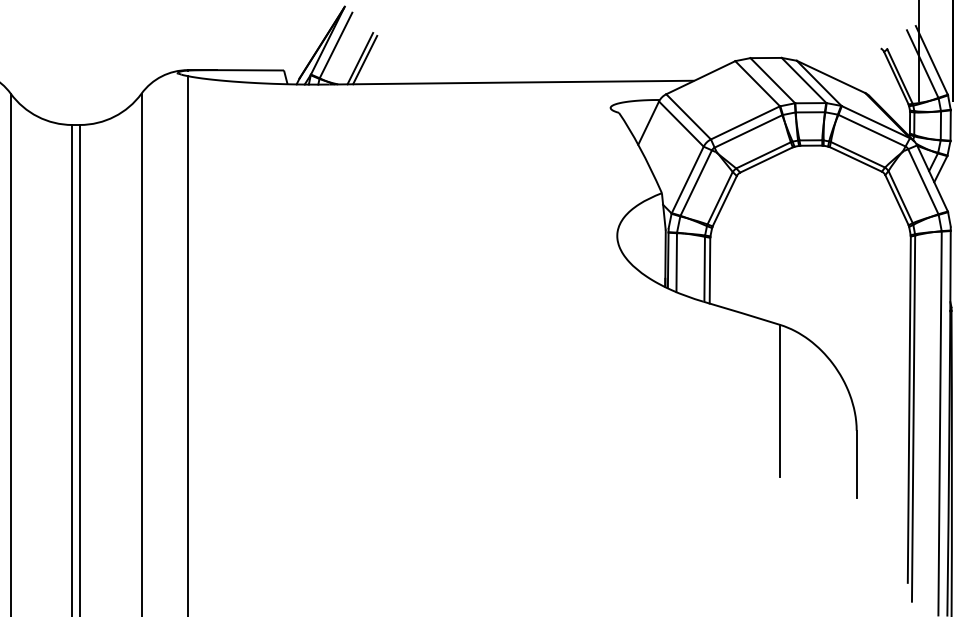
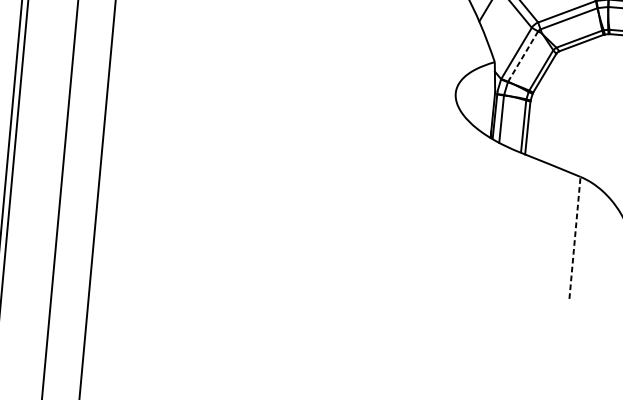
line: (696, 183) -> (523, 56), solid -> dashed
line: (780, 400) -> (575, 237), solid -> dashed

